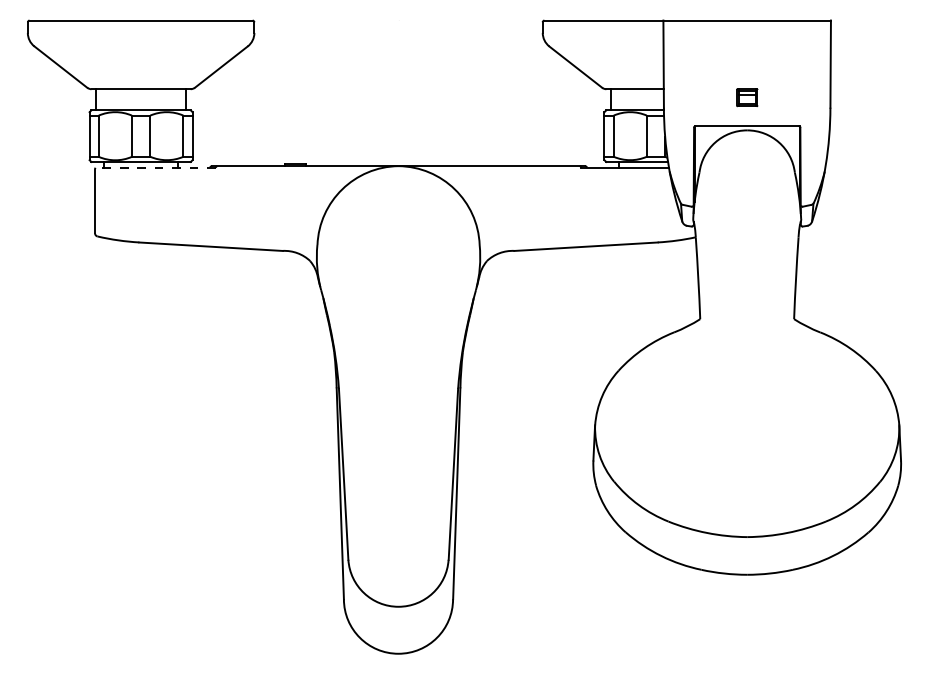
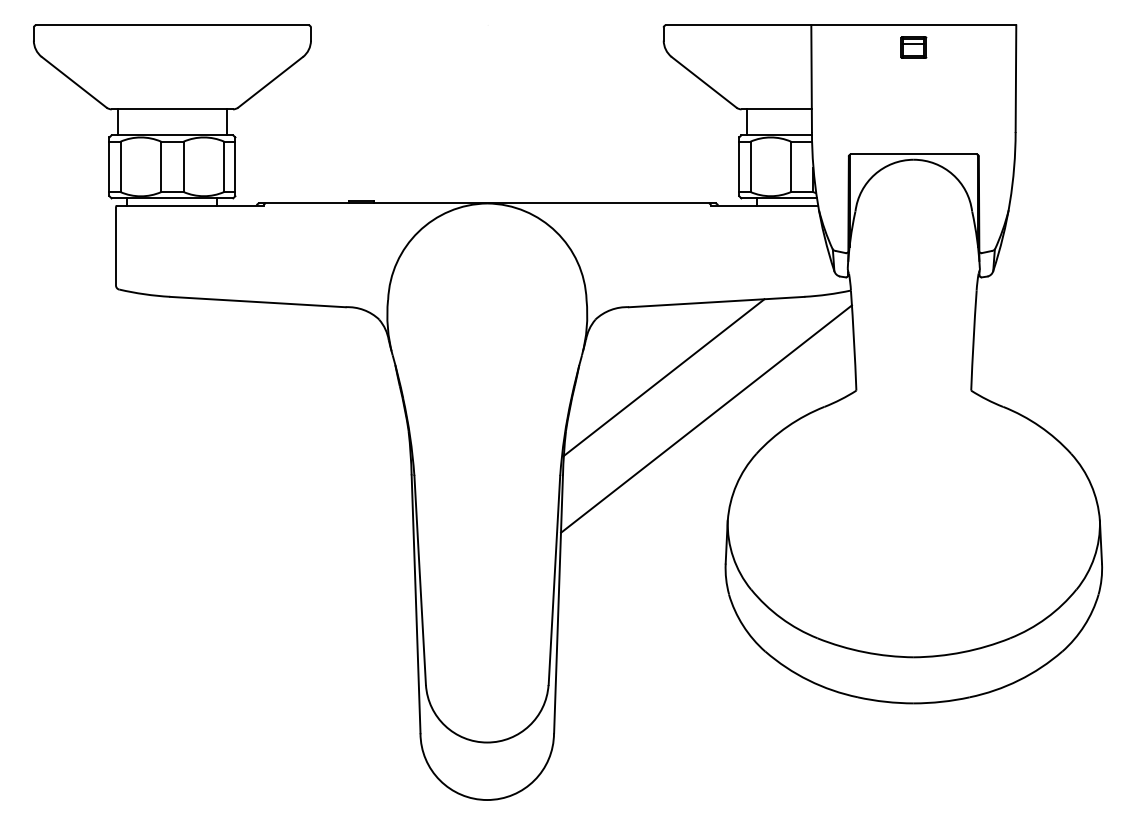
part: (747, 97) -> (914, 47), moved
line: (155, 167) -> (190, 205), dashed -> solid
line: (543, 308) -> (664, 377), added
line: (577, 342) -> (706, 419), added

